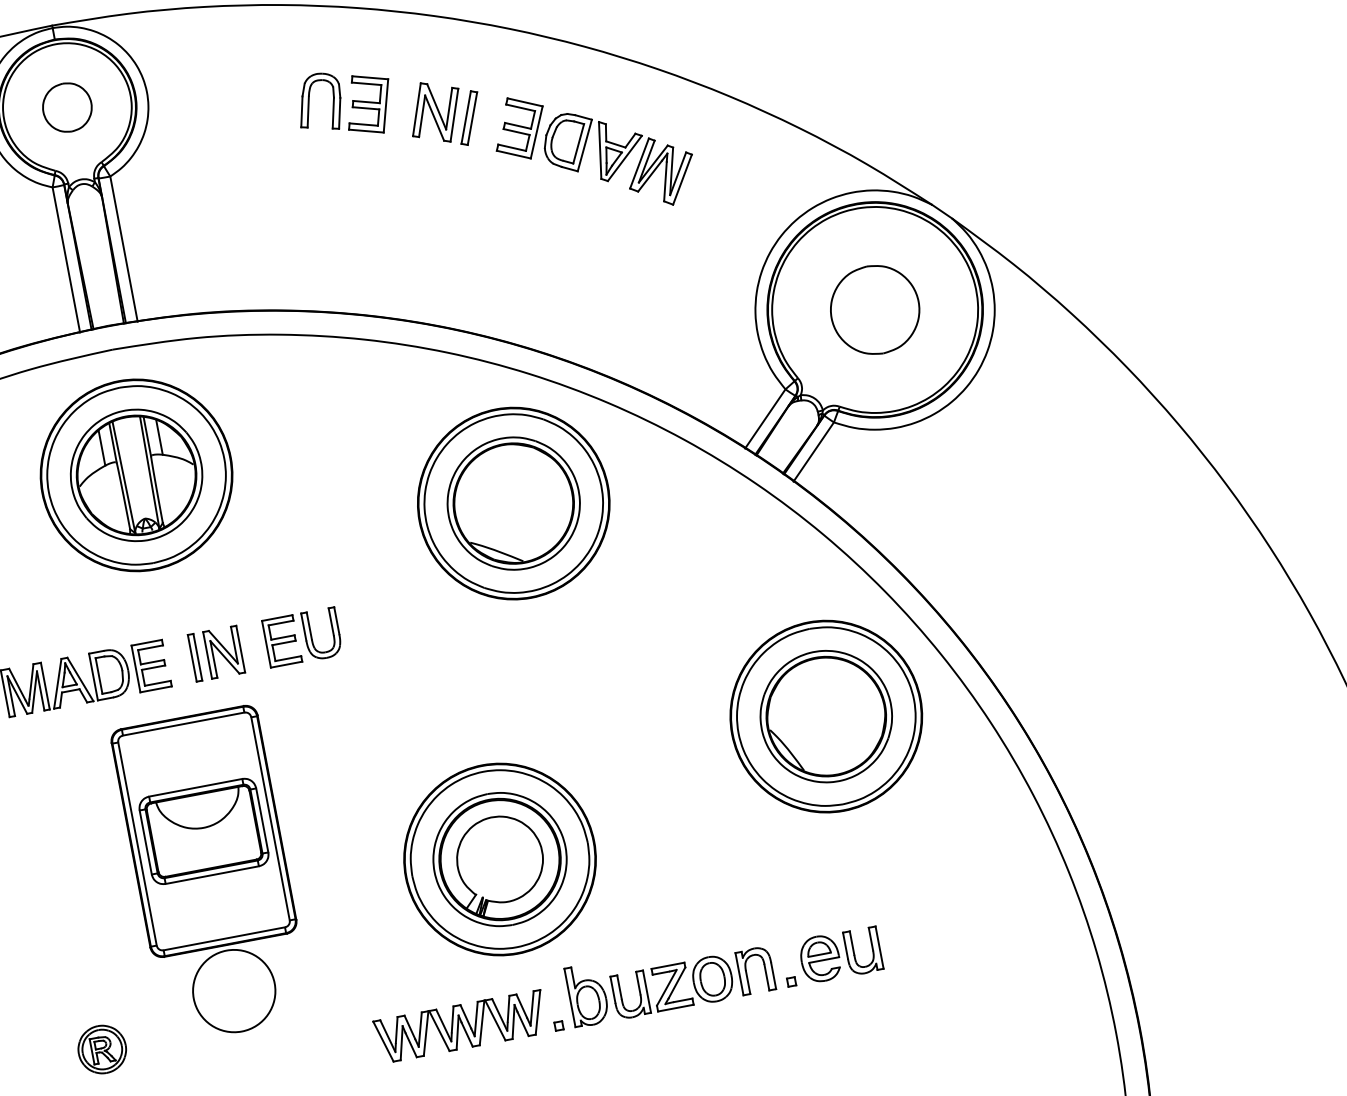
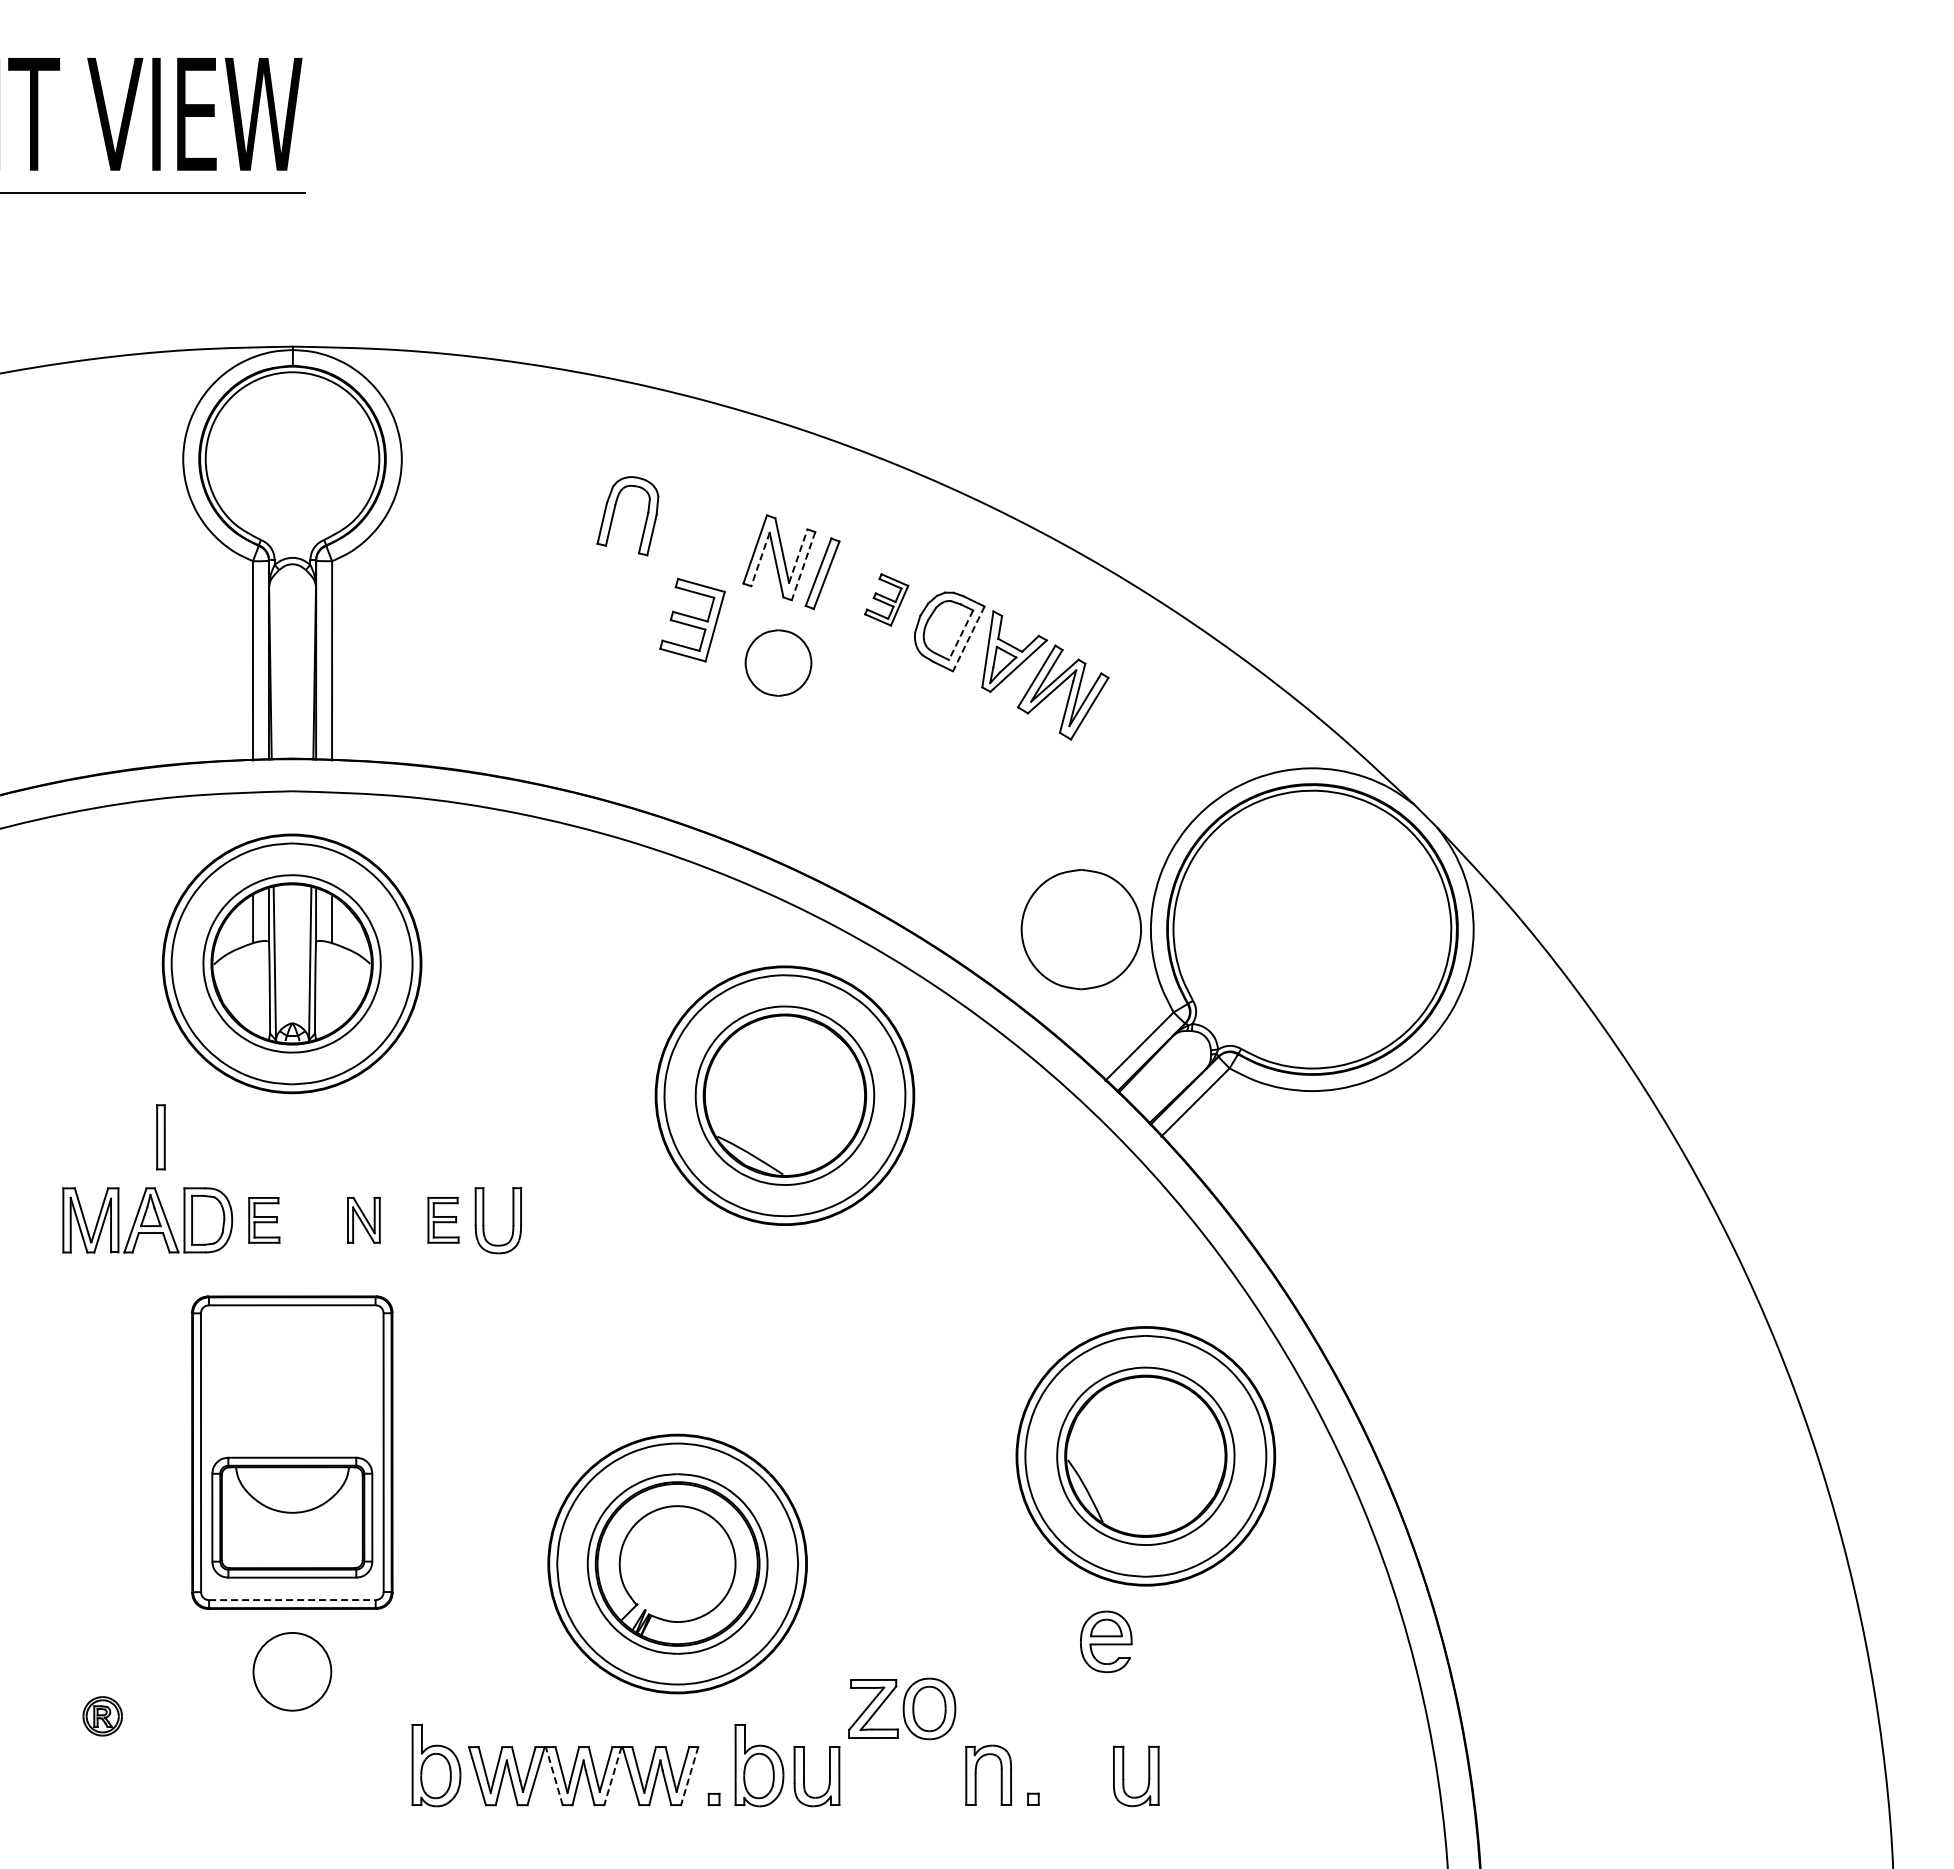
part: (368, 104) -> (692, 620), moved
part: (67, 107) -> (778, 662), moved
line: (449, 108) -> (798, 555), solid -> dashed
line: (454, 115) -> (803, 566), solid -> dashed
line: (422, 116) -> (760, 559), solid -> dashed
part: (519, 128) -> (886, 599), size x0.6
line: (579, 144) -> (961, 635), solid -> dashed
line: (584, 145) -> (968, 639), solid -> dashed
part: (874, 310) -> (1080, 929), moved
part: (282, 641) -> (443, 1220), size x0.7
part: (223, 652) -> (363, 1220), size x0.7
part: (194, 658) -> (160, 1137), moved
part: (151, 666) -> (263, 1220), size x0.7
part: (204, 831) -> (292, 1517), moved
line: (224, 939) -> (292, 1600), solid -> dashed
part: (820, 958) -> (1106, 1641), moved
part: (692, 982) -> (902, 1708), moved
circle: (233, 990) -> (291, 1671), size x0.7
line: (537, 1012) -> (689, 1776), solid -> dashed
line: (481, 1023) -> (612, 1776), solid -> dashed
line: (439, 1030) -> (554, 1775), solid -> dashed
part: (352, 1039) -> (436, 1765), added
part: (102, 1049) -> (102, 1716), size x0.6

